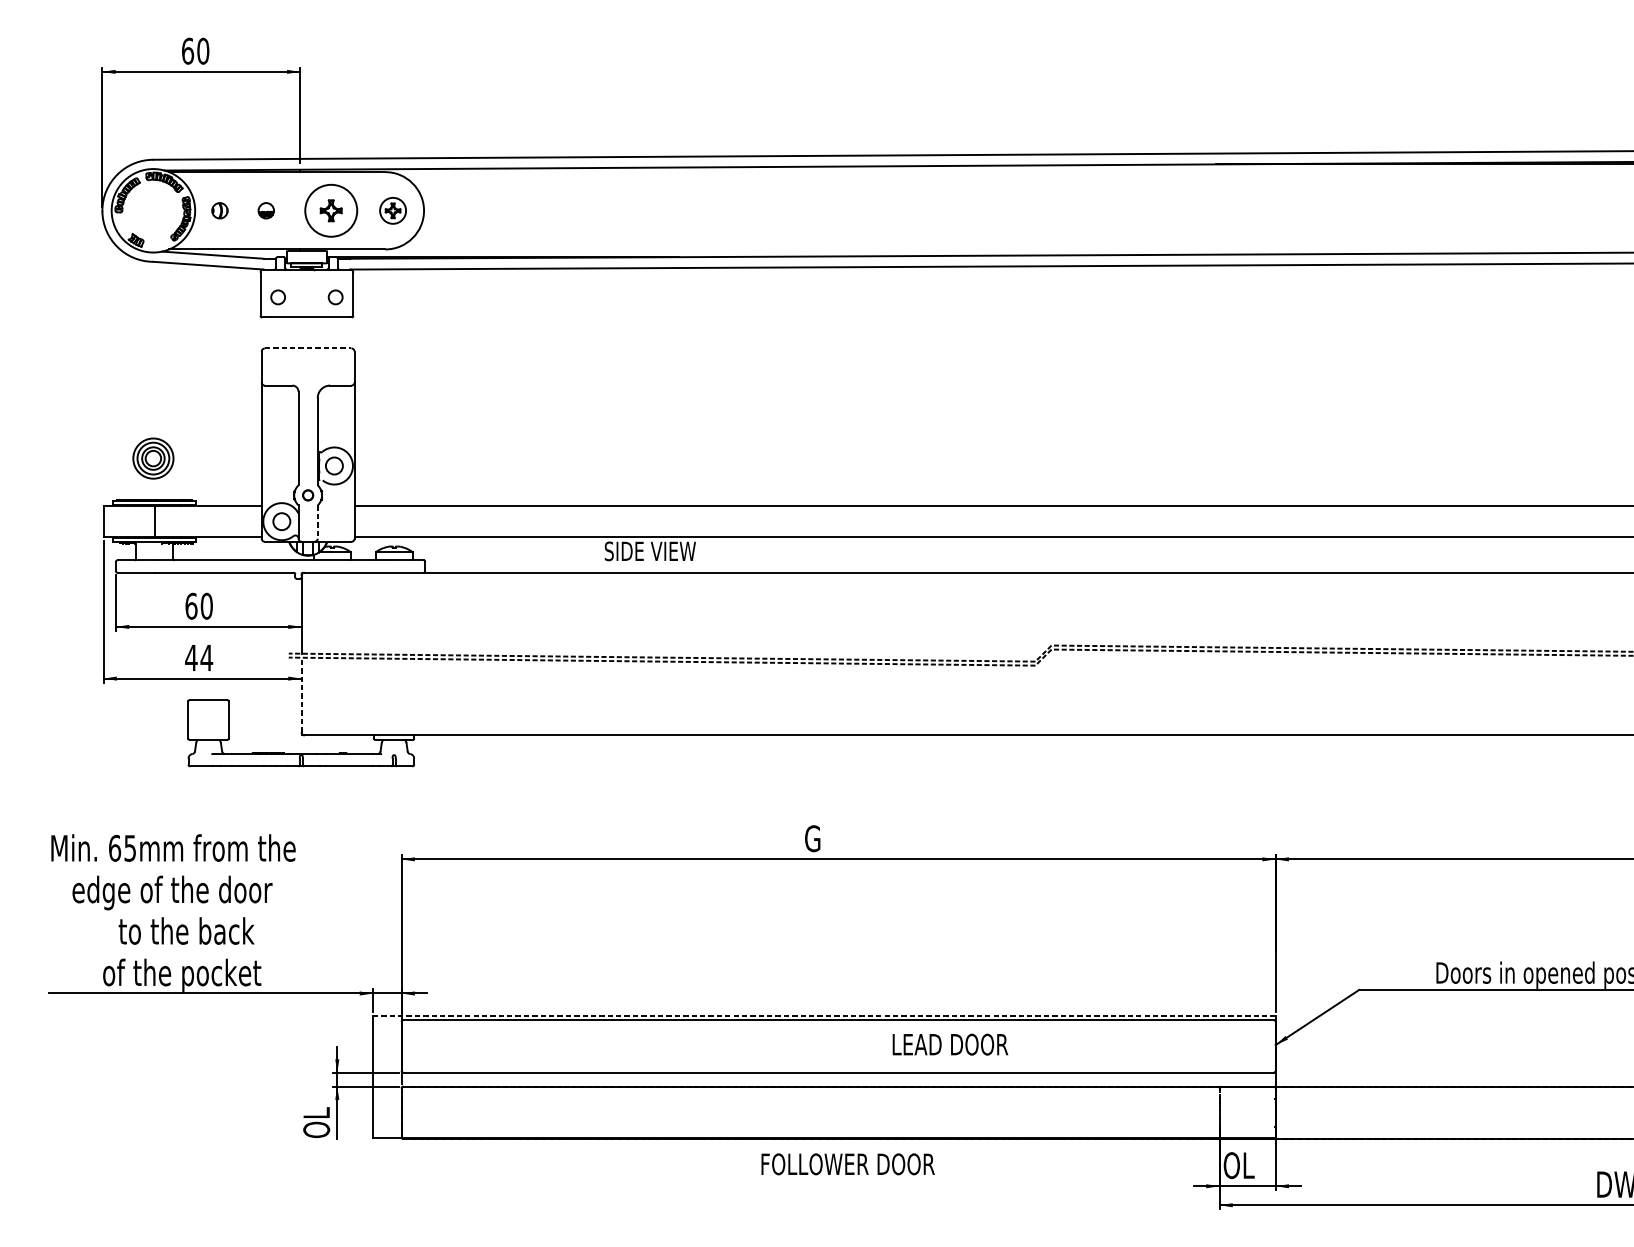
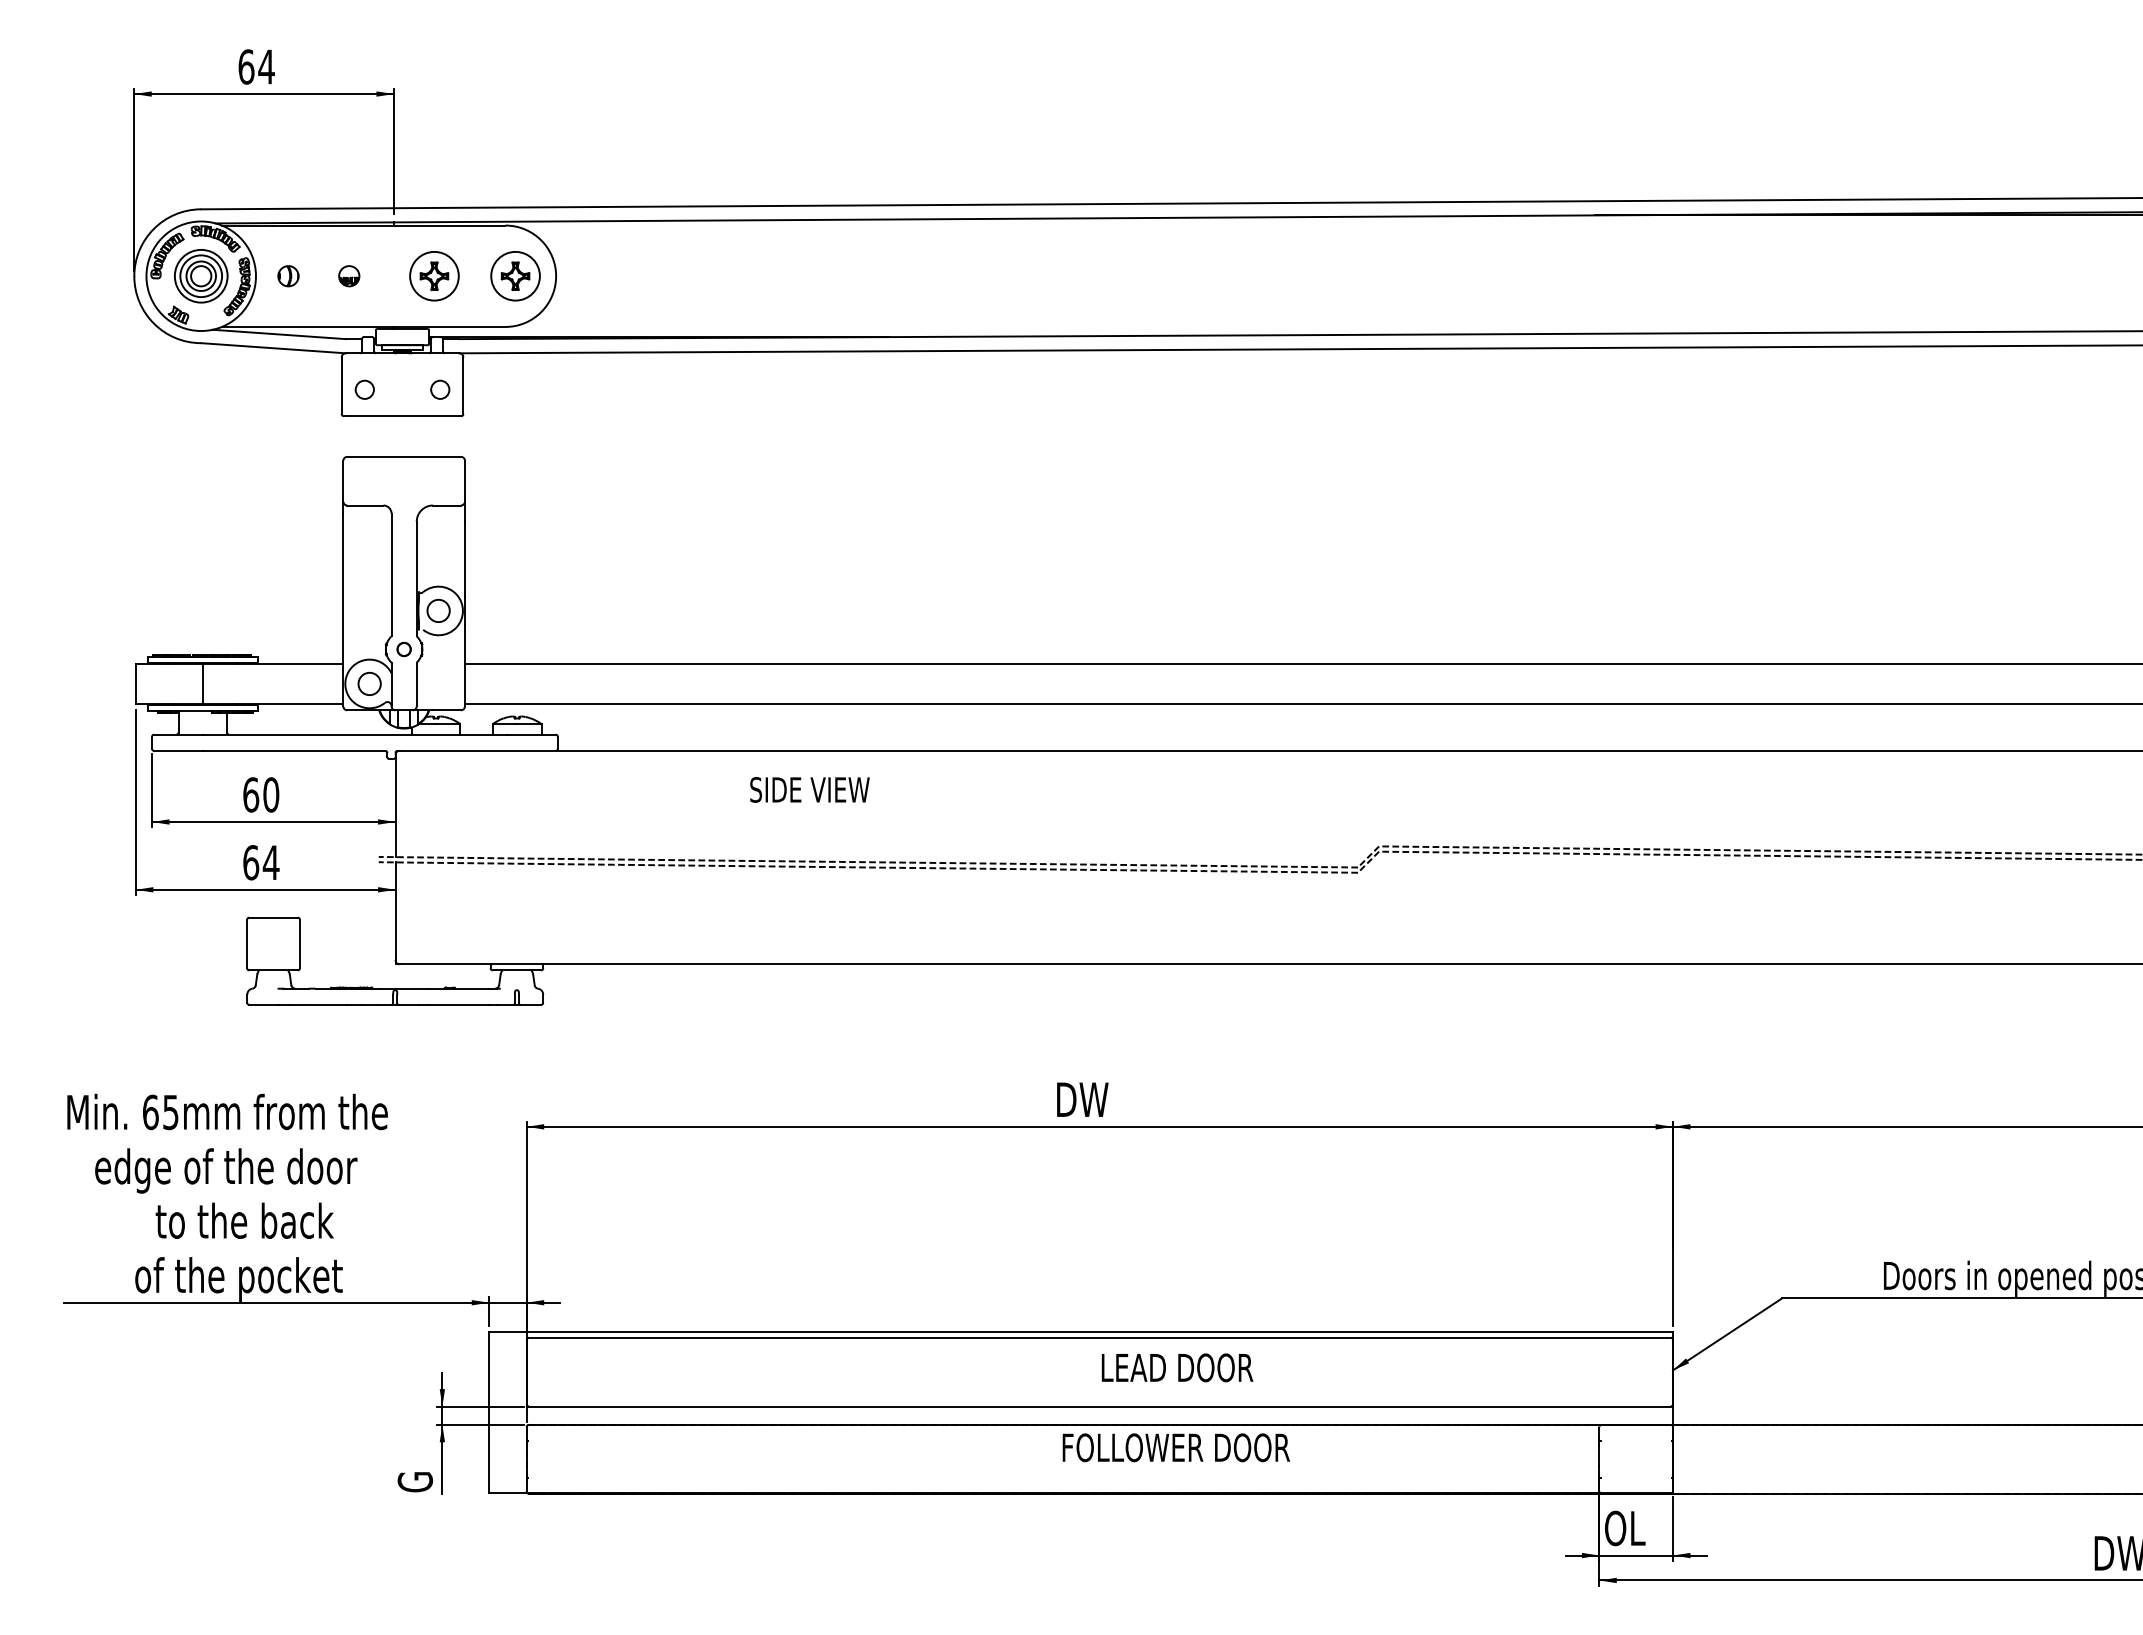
text: (203, 50) -> (266, 66), 60 -> 64
circle: (331, 210) -> (434, 275), size x0.71
part: (393, 210) -> (515, 276), size x1.43
line: (308, 348) -> (404, 456), dashed -> solid
part: (153, 458) -> (201, 276), moved
line: (317, 522) -> (416, 684), dashed -> solid
text: (650, 551) -> (809, 789), moved
text: (190, 657) -> (250, 862), 44 -> 64
line: (301, 695) -> (395, 911), dashed -> solid
text: (824, 838) -> (1081, 1099), G -> DW
line: (824, 1015) -> (1081, 1331), dashed -> solid
text: (950, 1044) -> (1177, 1367), moved
text: (316, 1122) -> (414, 1471), OL -> G
text: (847, 1164) -> (1175, 1447), moved

